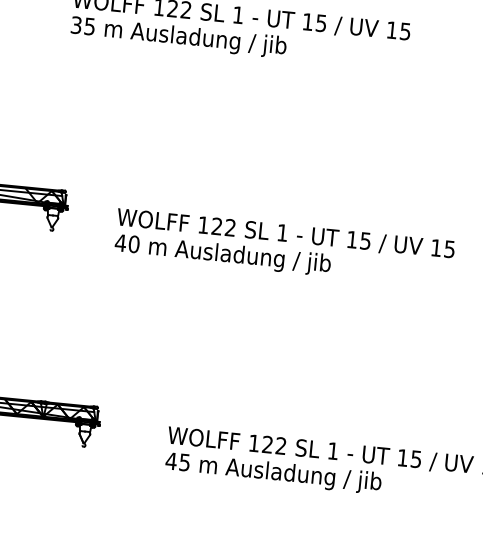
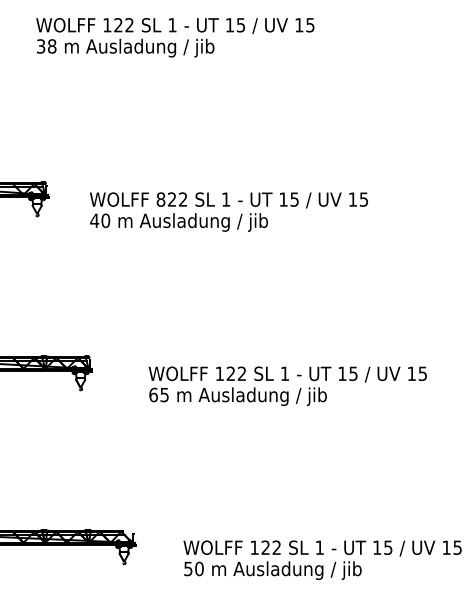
text: (89, 26) -> (51, 46), 35 -> 38
text: (203, 225) -> (160, 199), 122 -> 822
text: (171, 460) -> (153, 394), 45 -> 65

